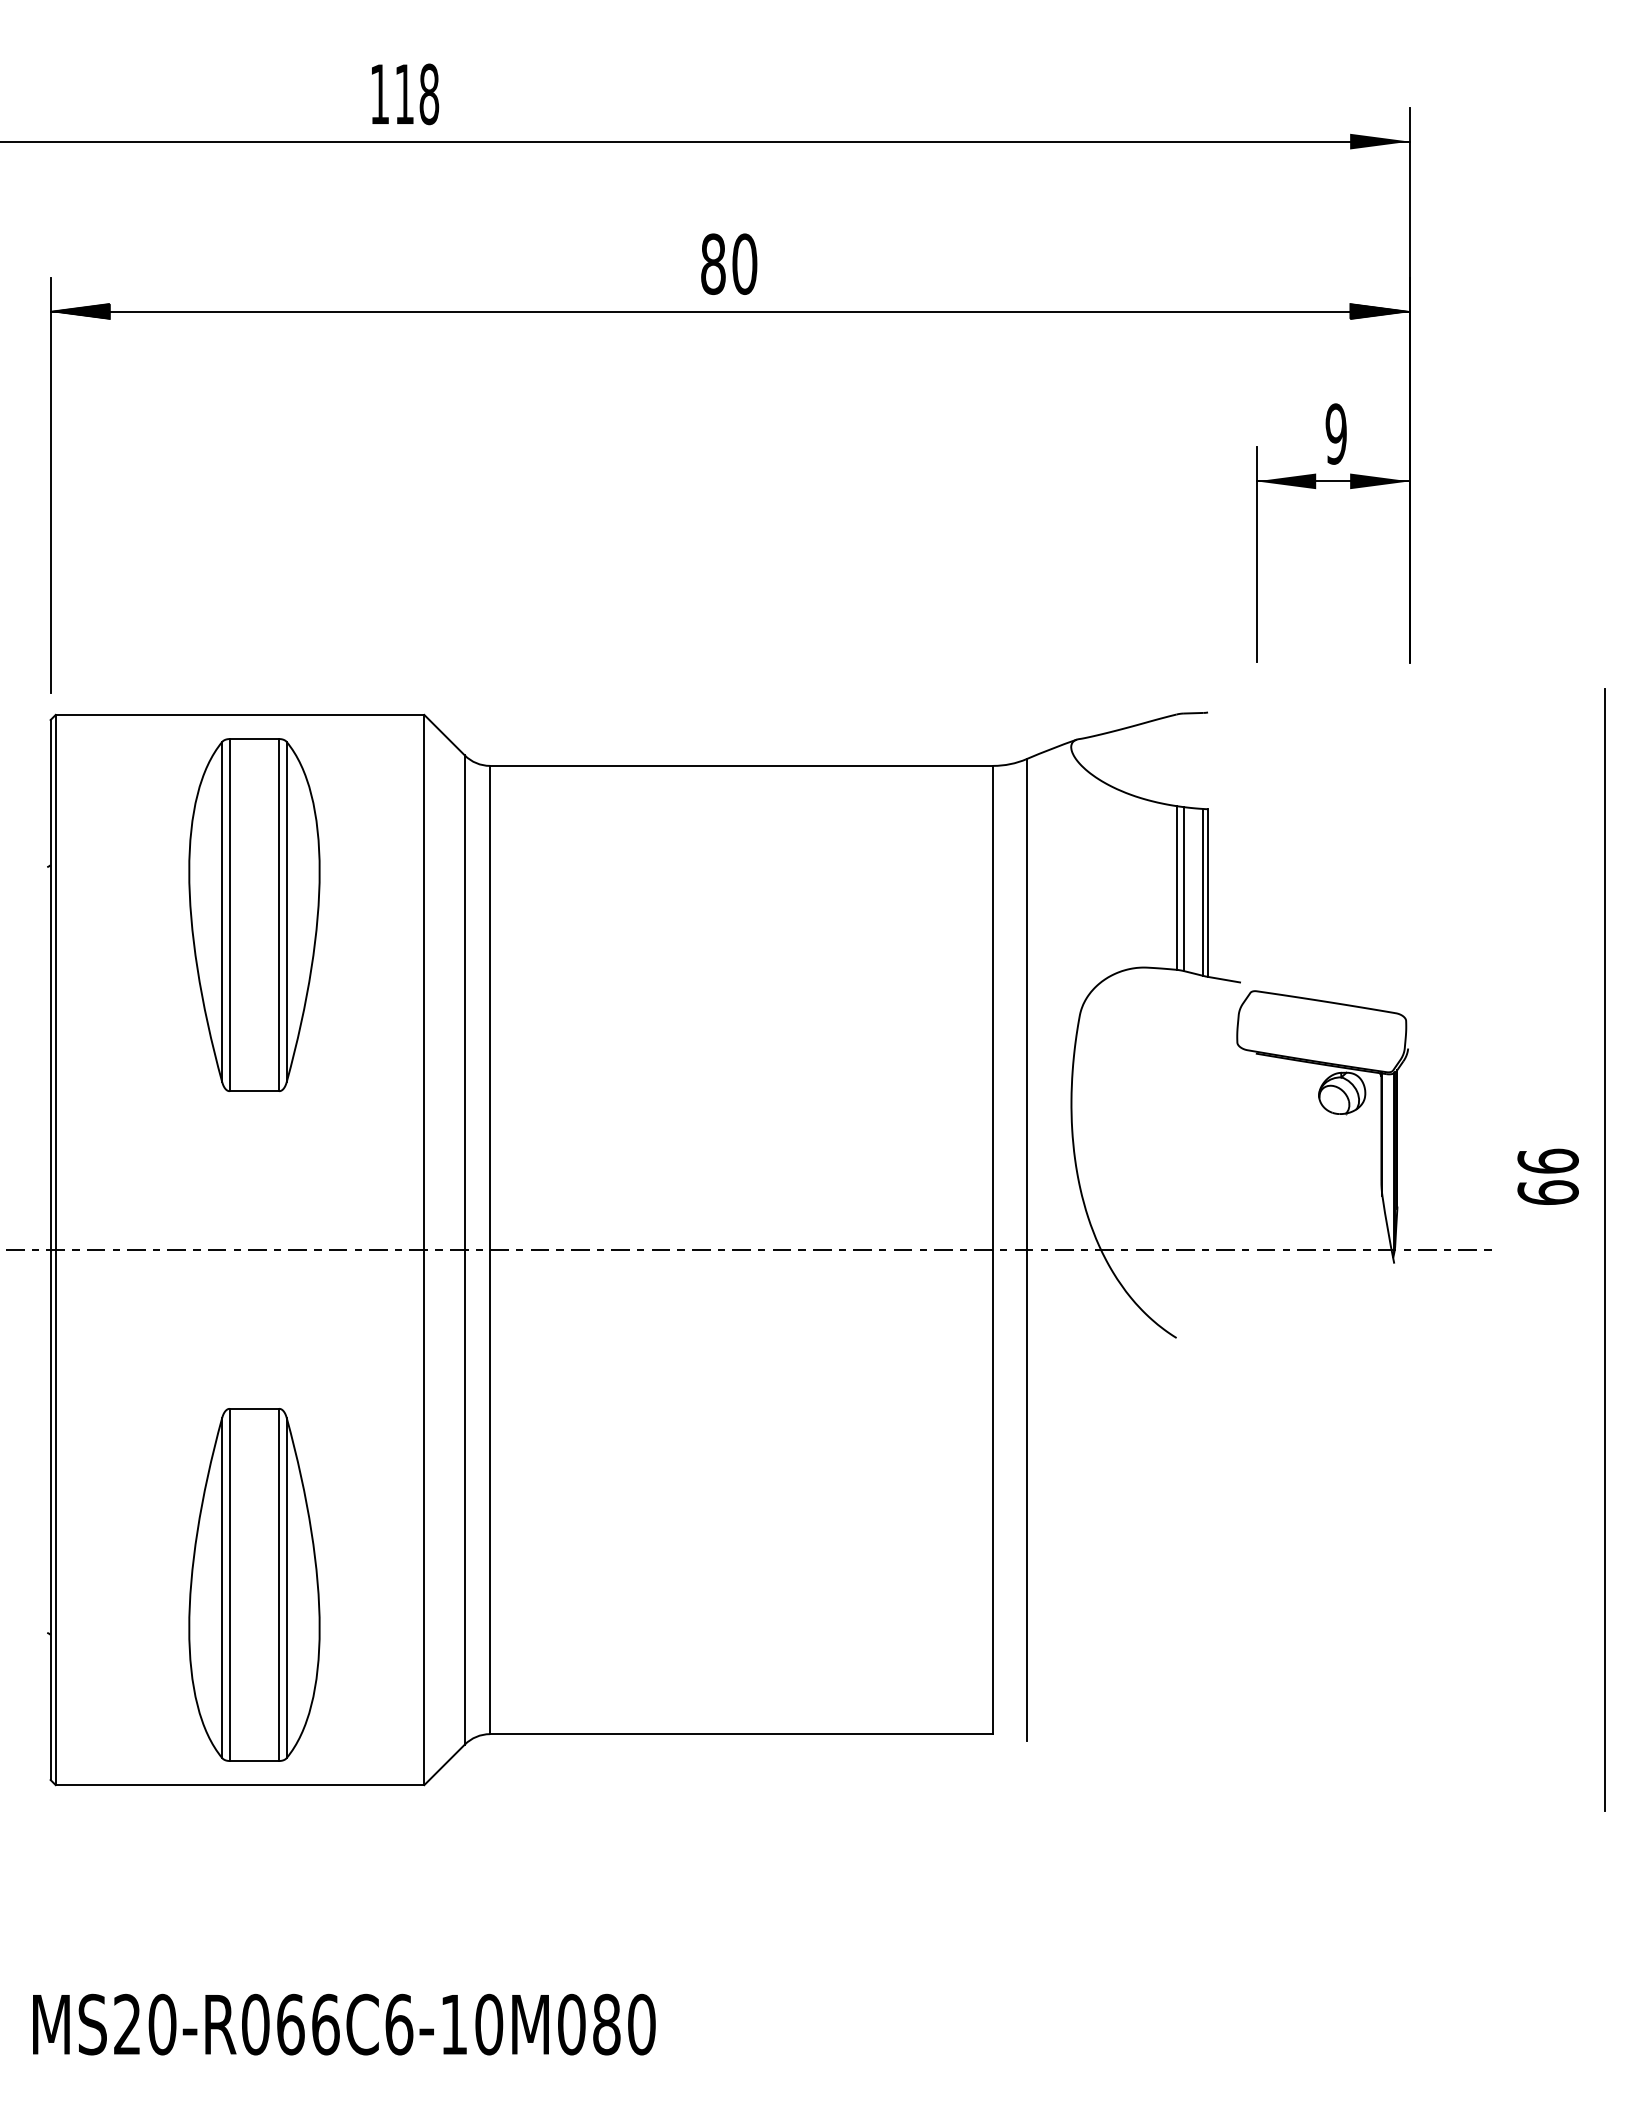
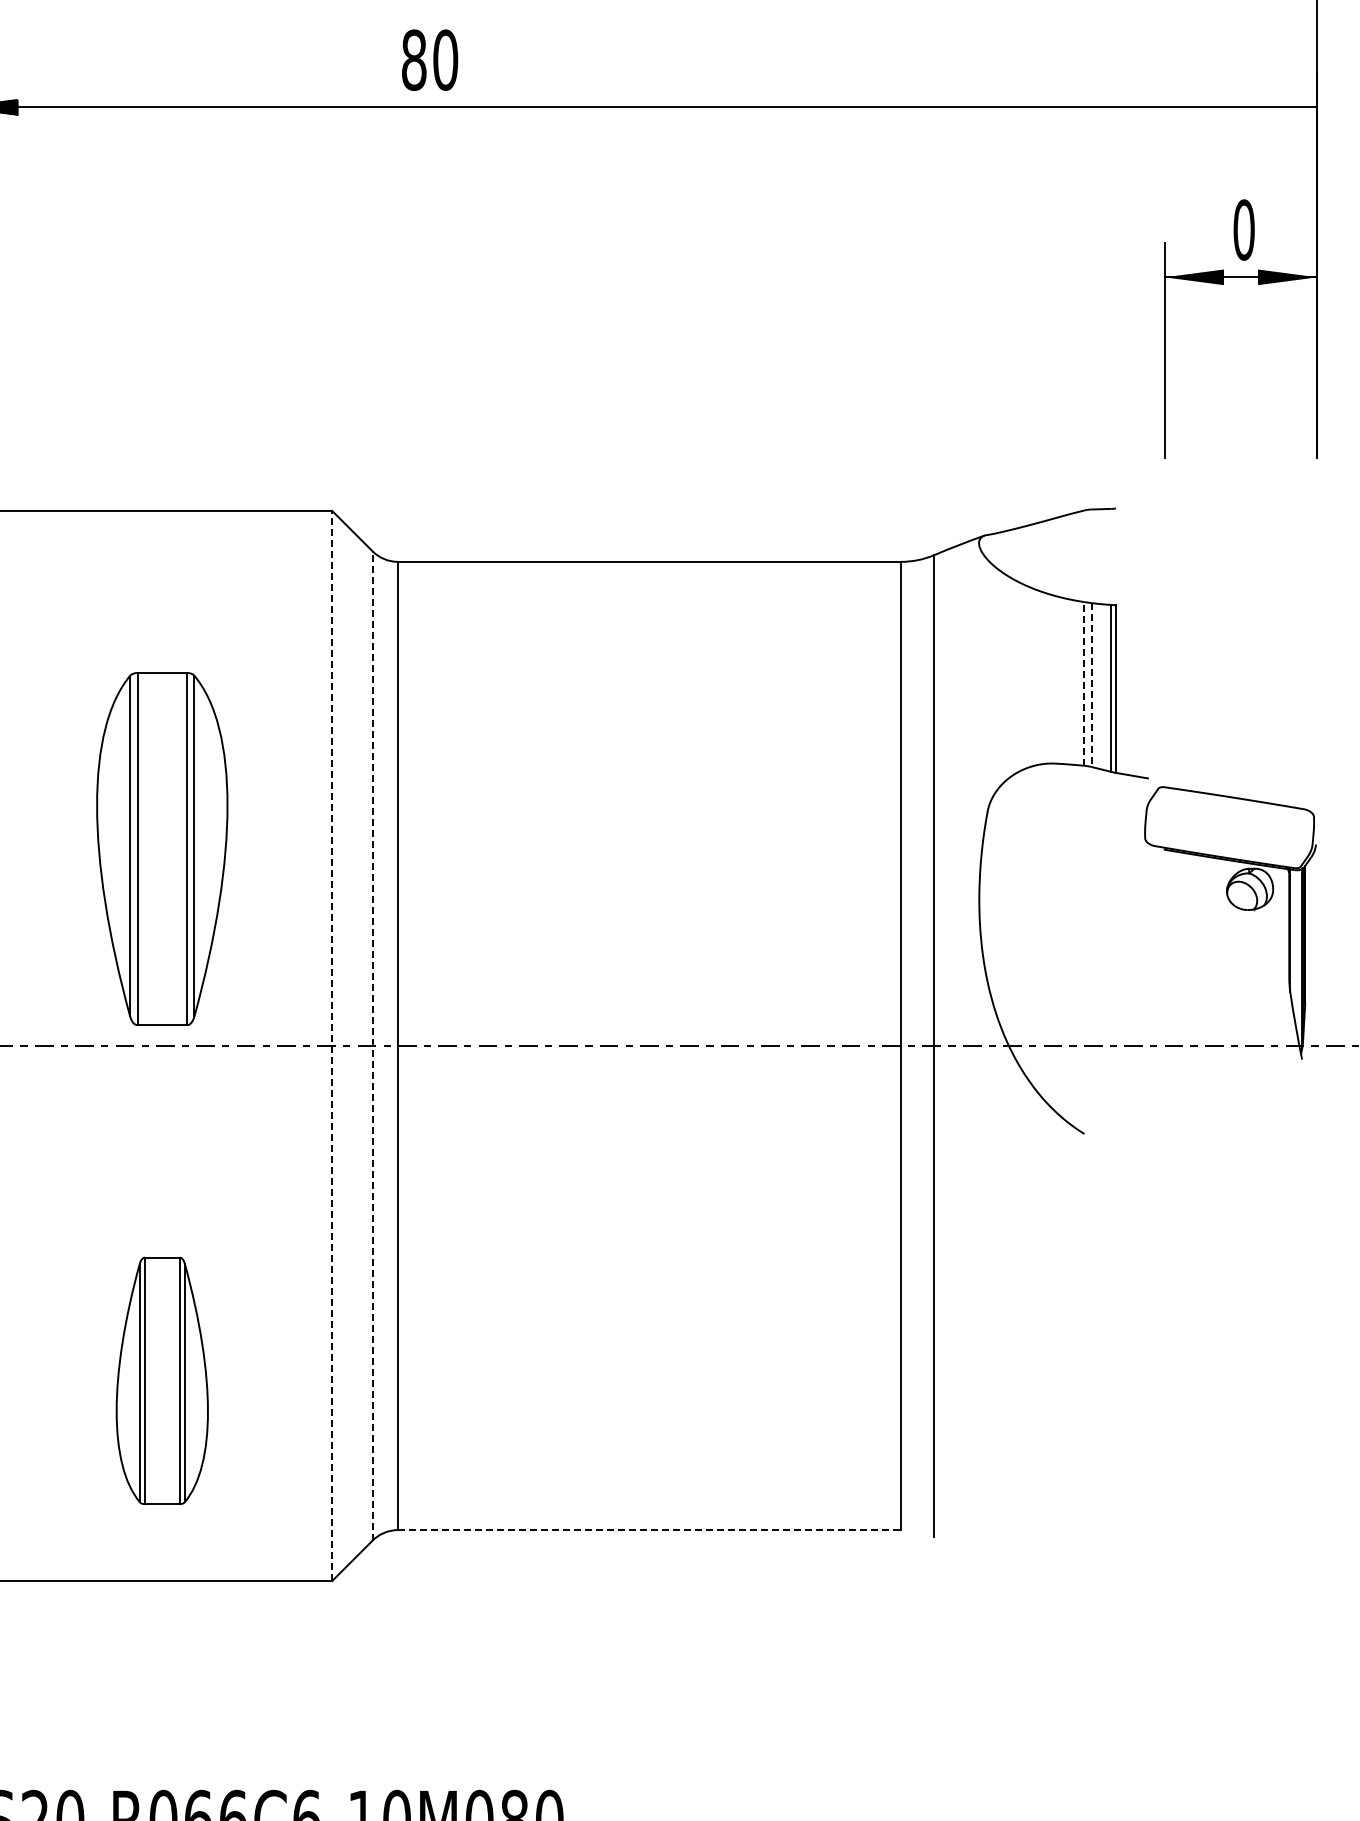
text: (729, 263) -> (430, 59), moved
hatch: (1379, 311) -> (1287, 107), removed
text: (1335, 433) -> (1243, 229), 9 -> 0
line: (1176, 887) -> (1084, 683), solid -> dashed
line: (1183, 889) -> (1091, 685), solid -> dashed
part: (254, 914) -> (162, 848), moved
line: (424, 1249) -> (332, 1045), solid -> dashed
line: (464, 1250) -> (372, 1046), solid -> dashed
part: (254, 1584) -> (162, 1380), size x0.7
line: (741, 1734) -> (649, 1530), solid -> dashed

